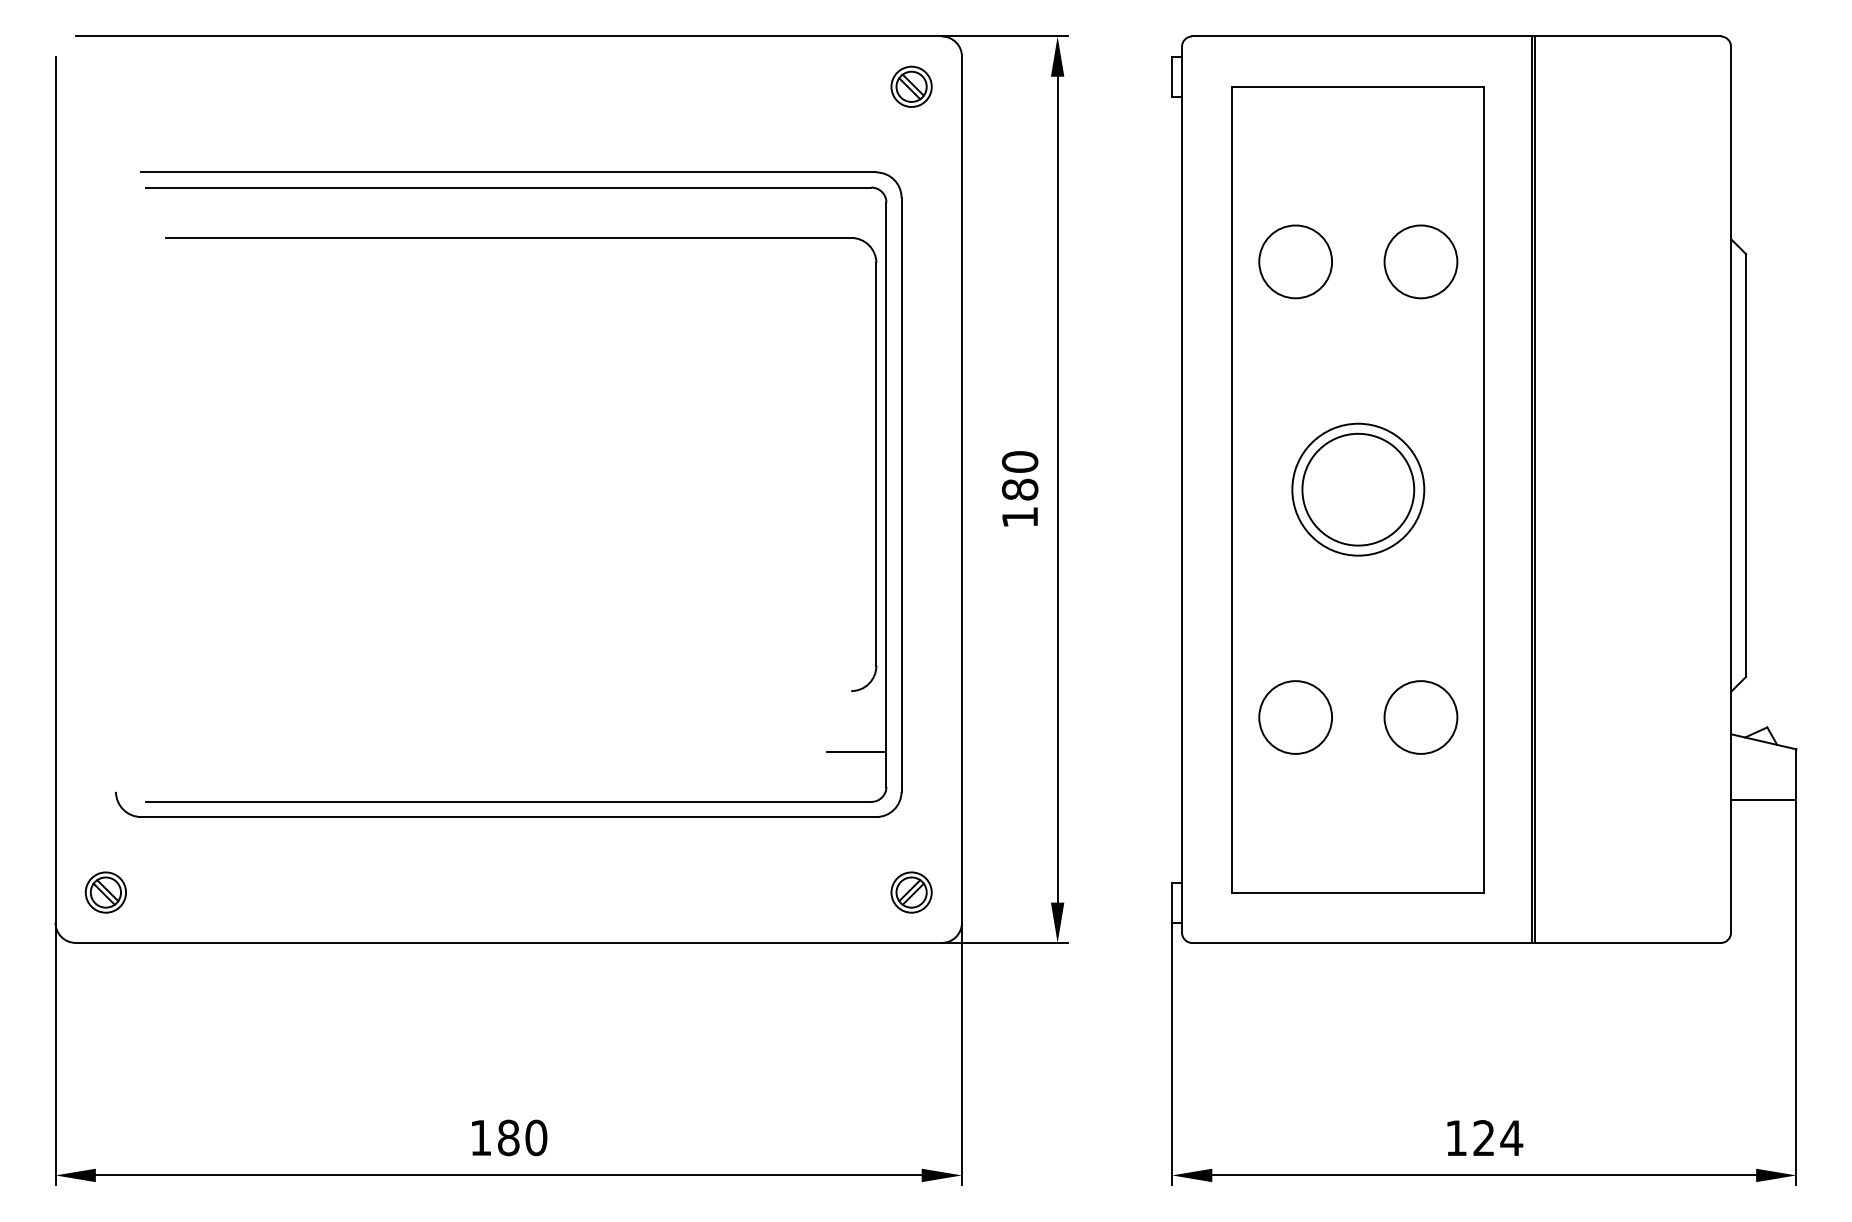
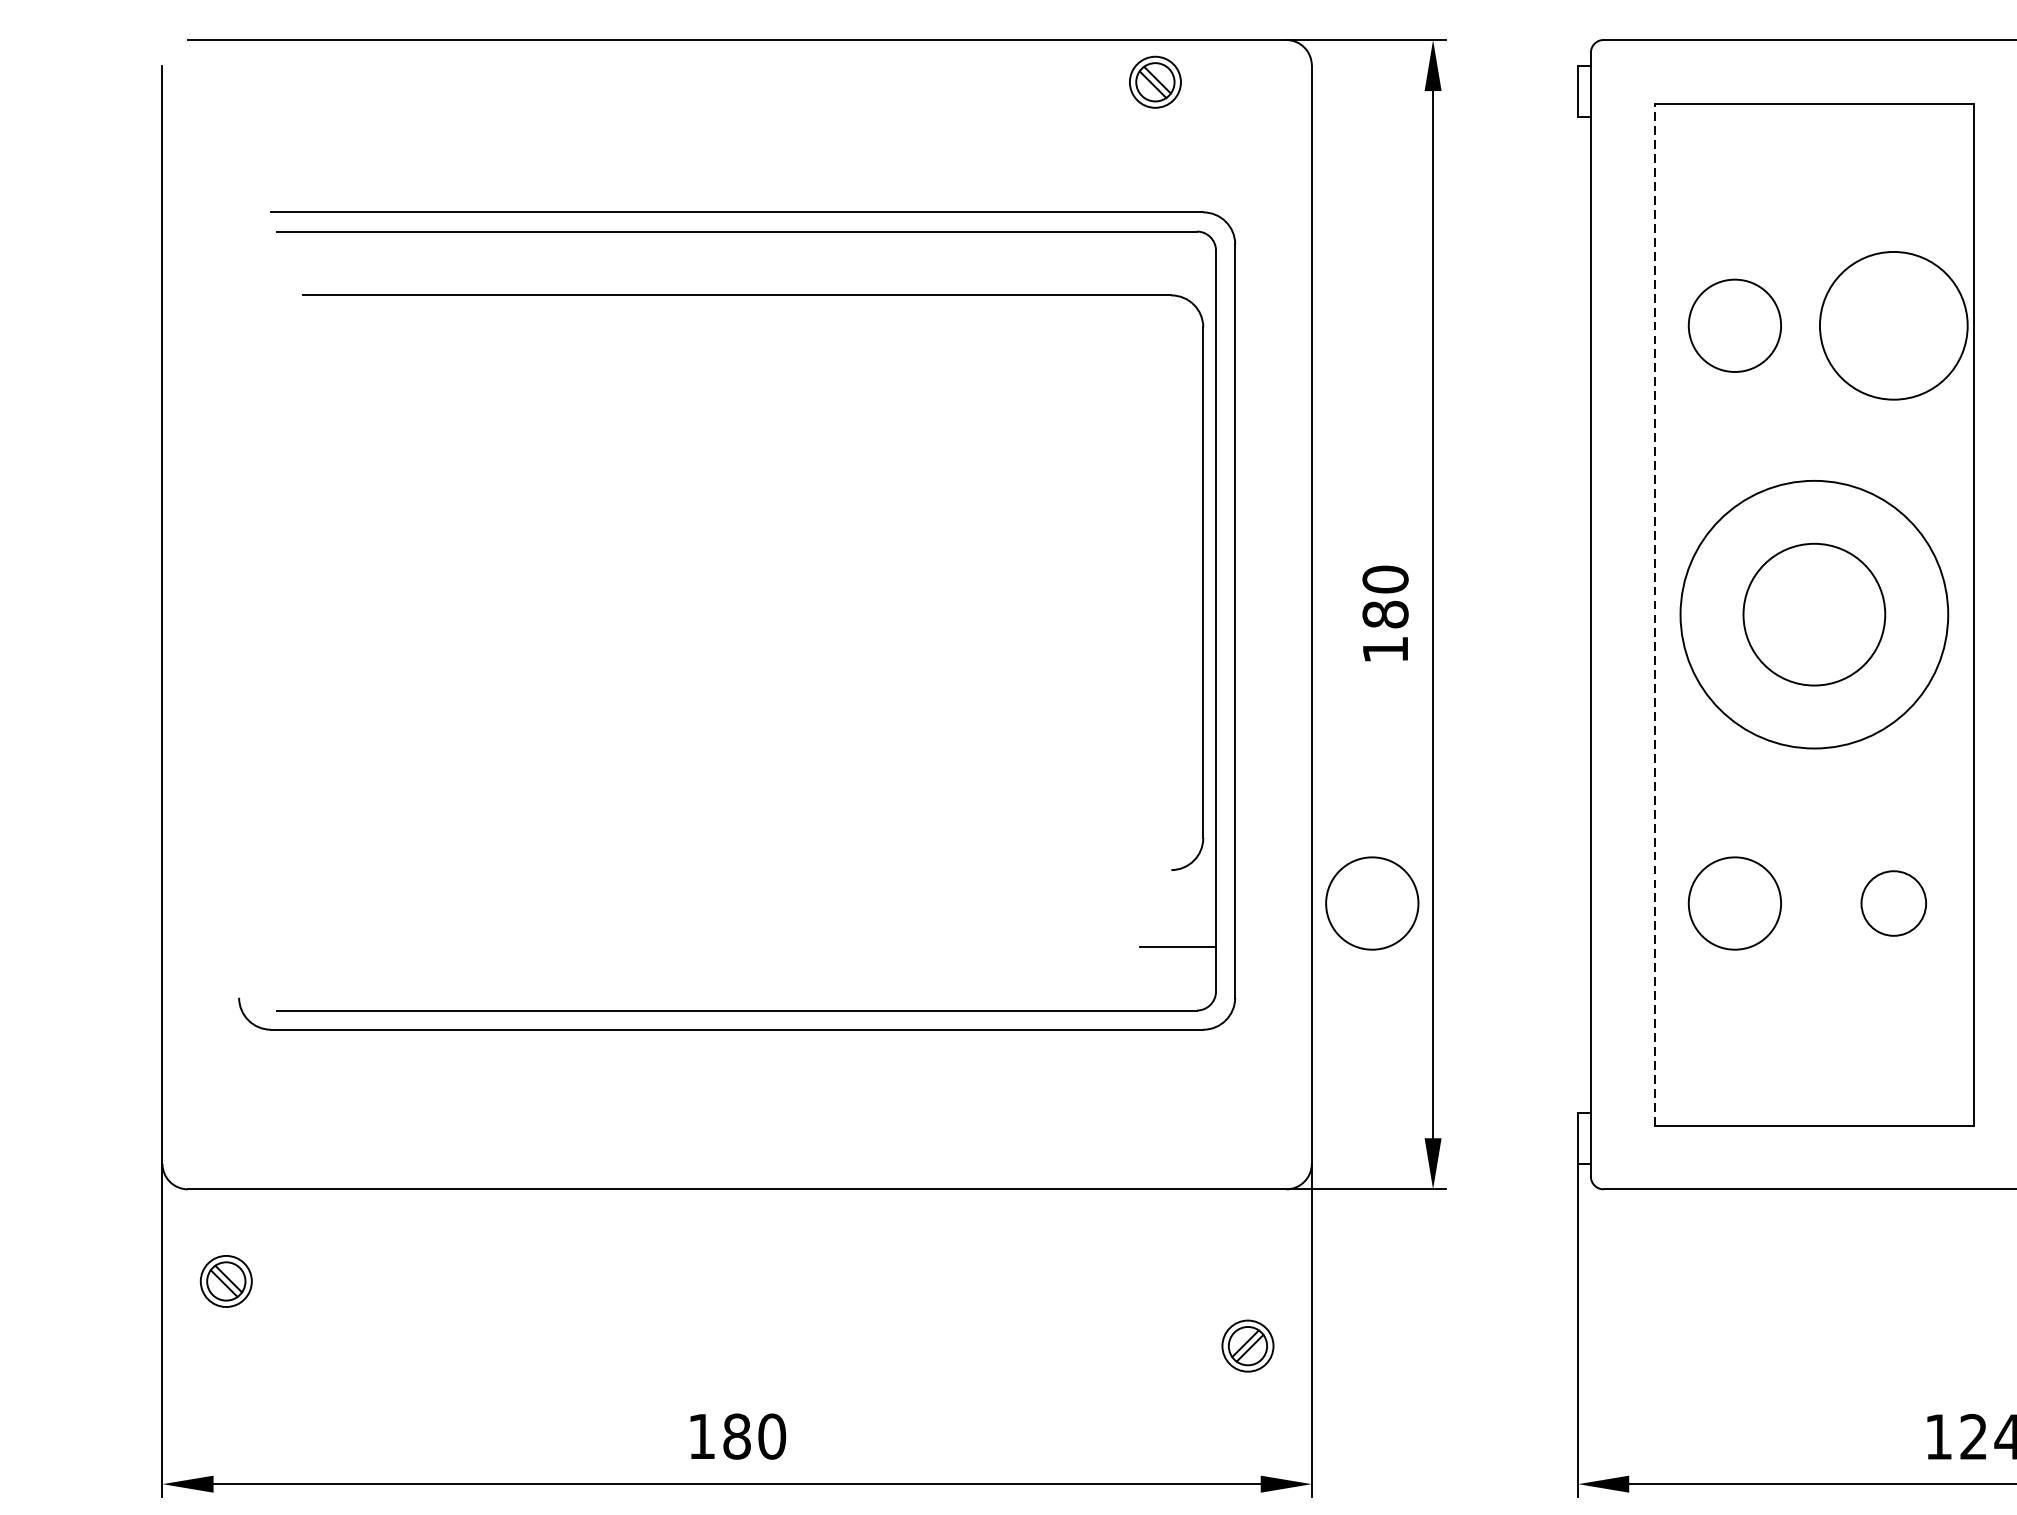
part: (911, 86) -> (1155, 81), moved
circle: (1420, 261) -> (1893, 325), size x1.6
line: (1232, 489) -> (1654, 614), solid -> dashed
circle: (1358, 489) -> (1814, 614), size x1.6
circle: (1009, 717) -> (1372, 903), added
circle: (1420, 717) -> (1893, 903), size x0.7
part: (105, 892) -> (225, 1281), moved
part: (911, 892) -> (1247, 1346), moved

